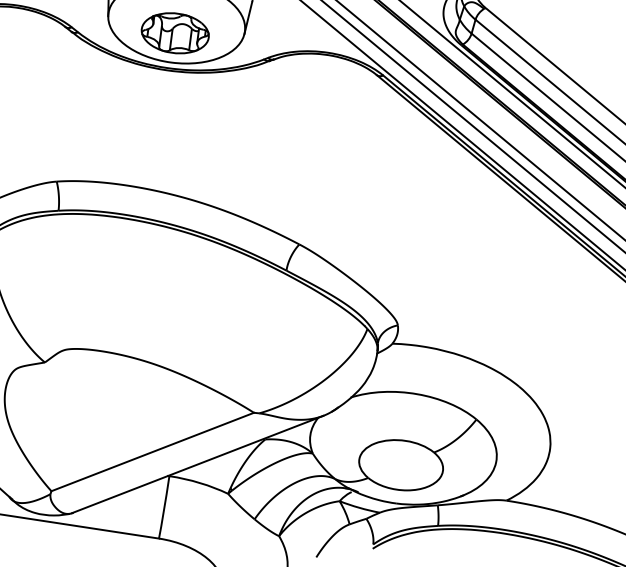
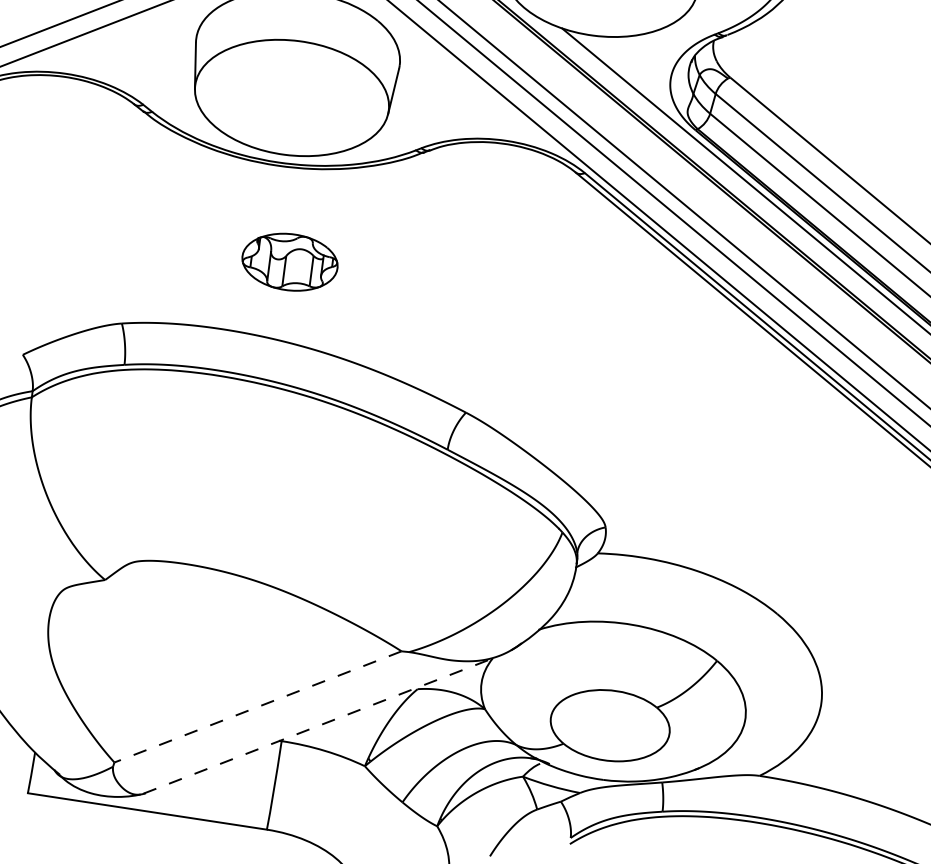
part: (174, 32) -> (289, 261), moved
line: (153, 451) -> (258, 706), solid -> dashed
line: (198, 464) -> (322, 724), solid -> dashed

